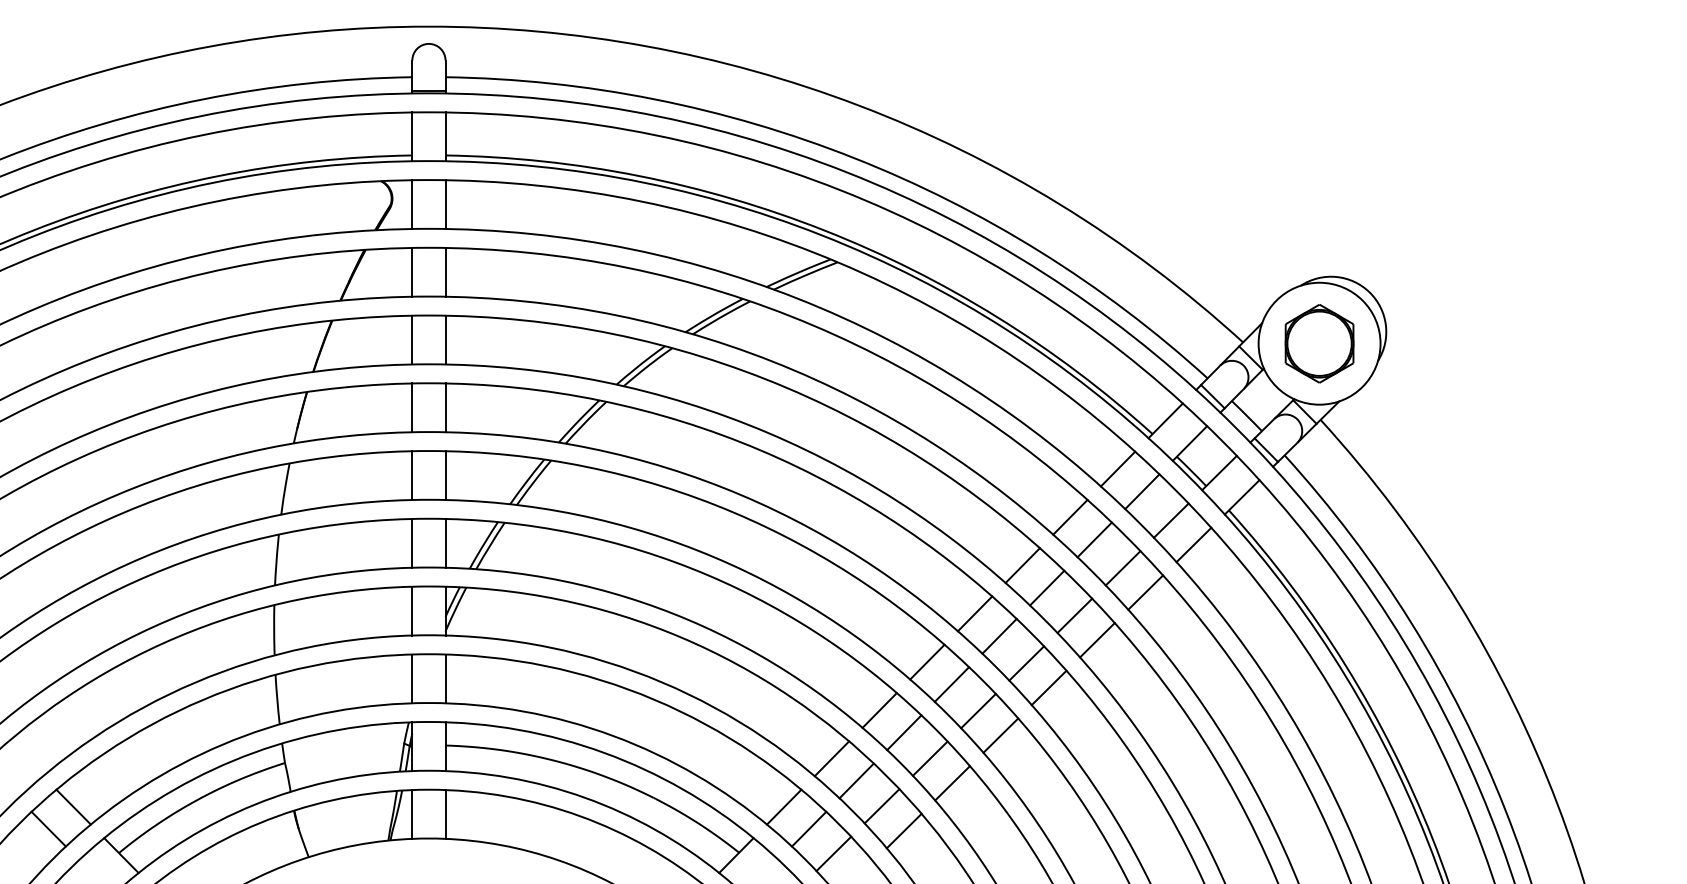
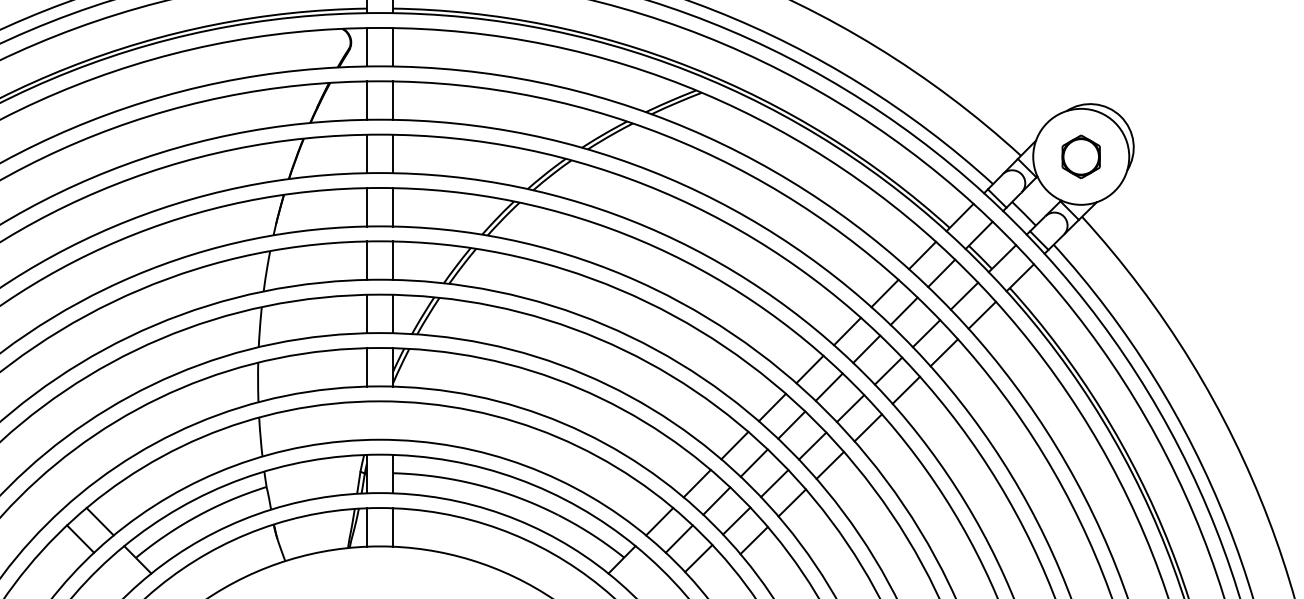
part: (1319, 343) -> (1081, 156), size x0.7
line: (412, 678) -> (367, 420), removed
line: (445, 678) -> (392, 420), removed

